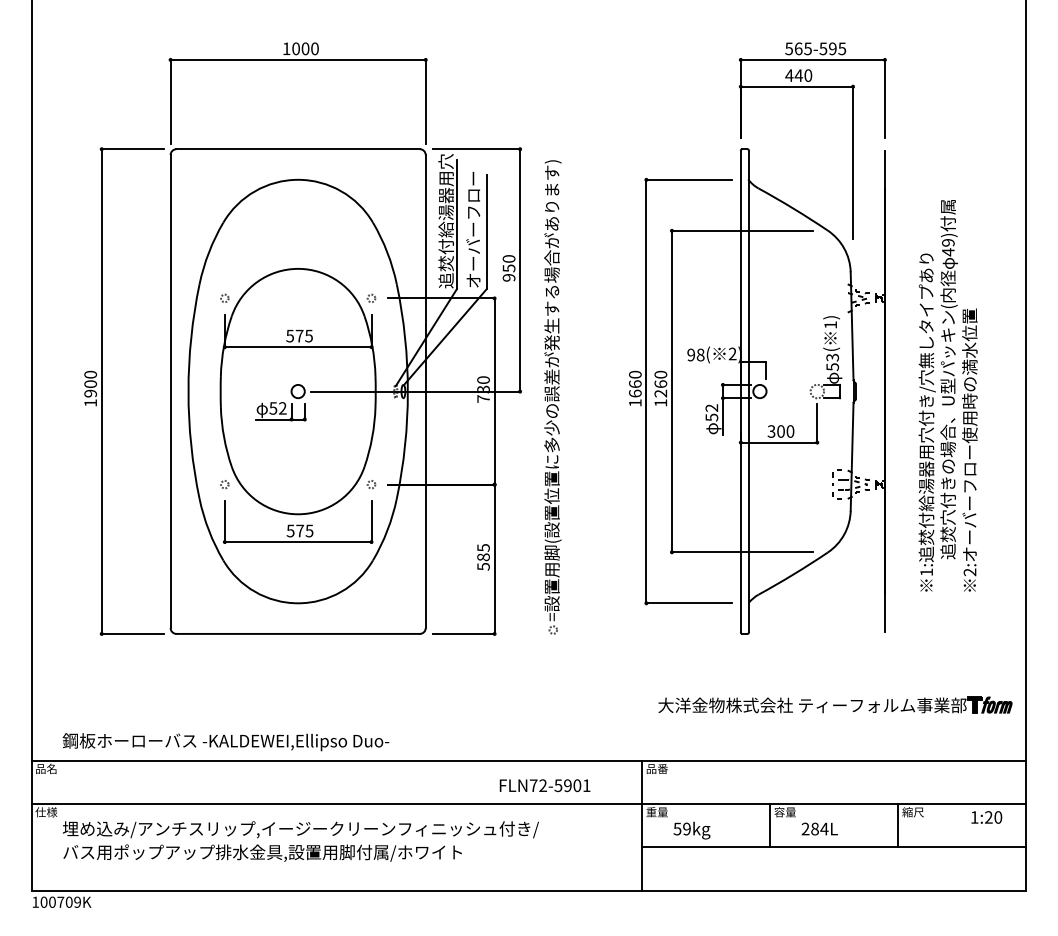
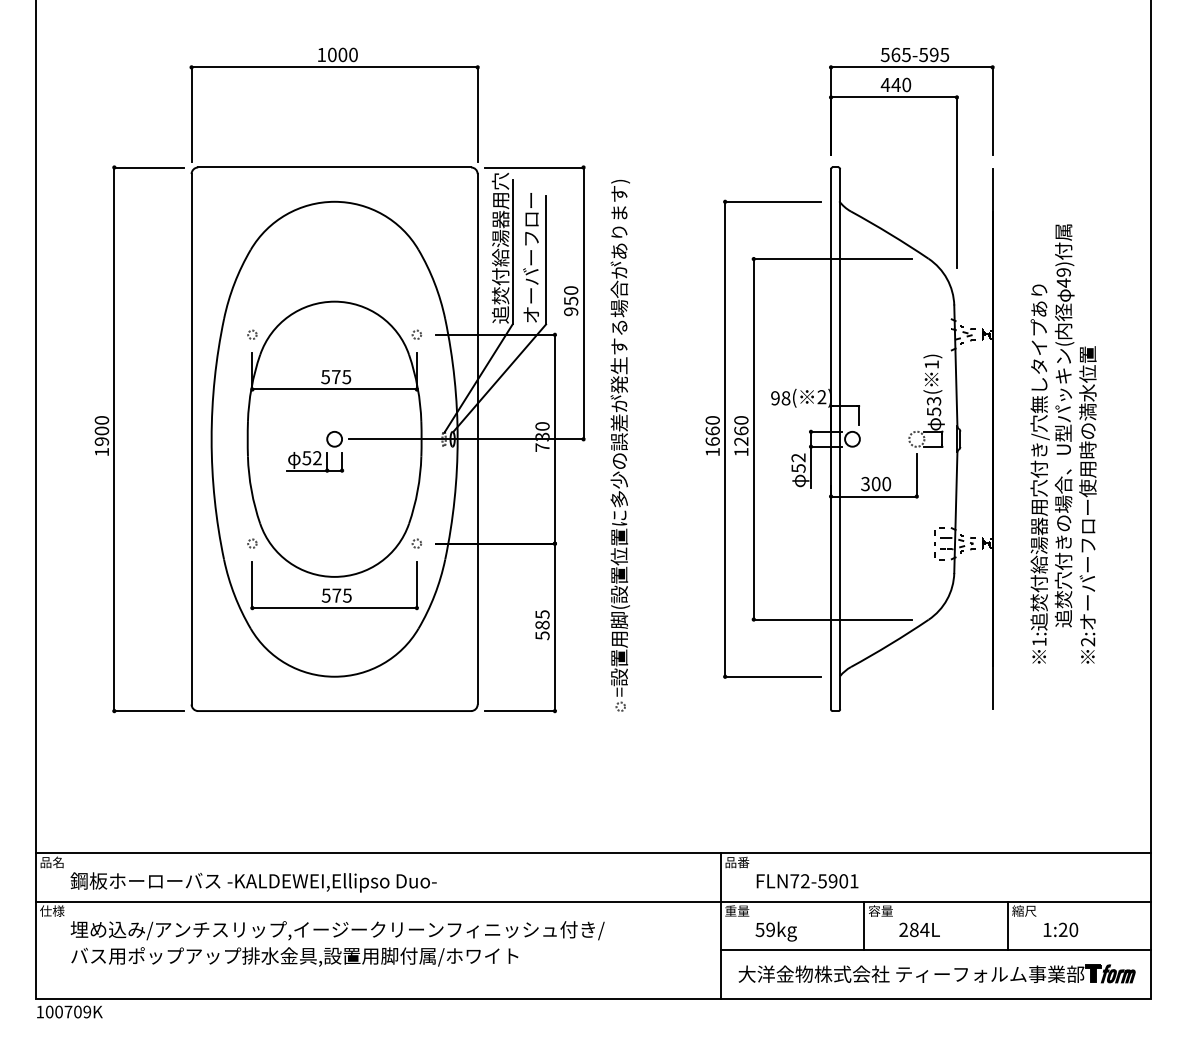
part: (834, 704) -> (936, 973), moved
text: (225, 742) -> (253, 882), moved
text: (545, 785) -> (807, 881), moved
text: (986, 817) -> (1060, 929), moved

